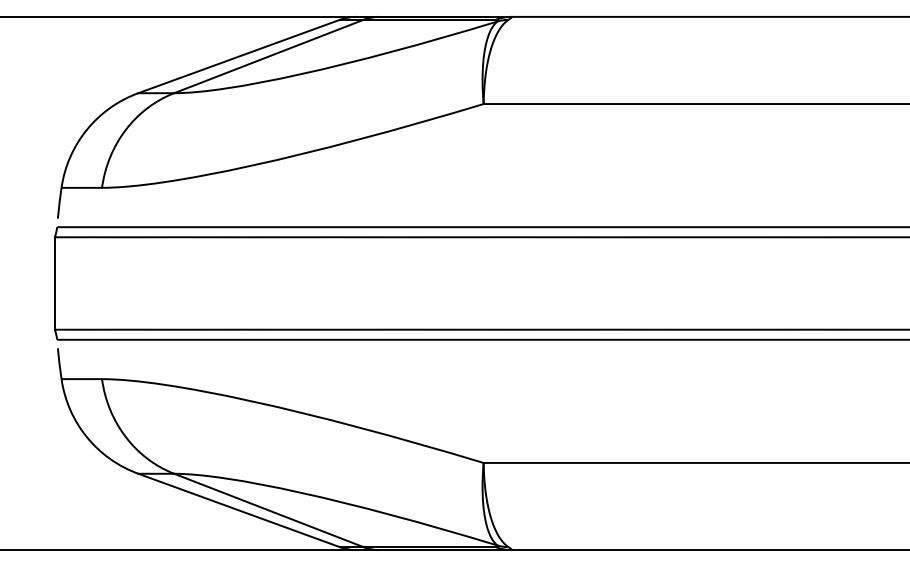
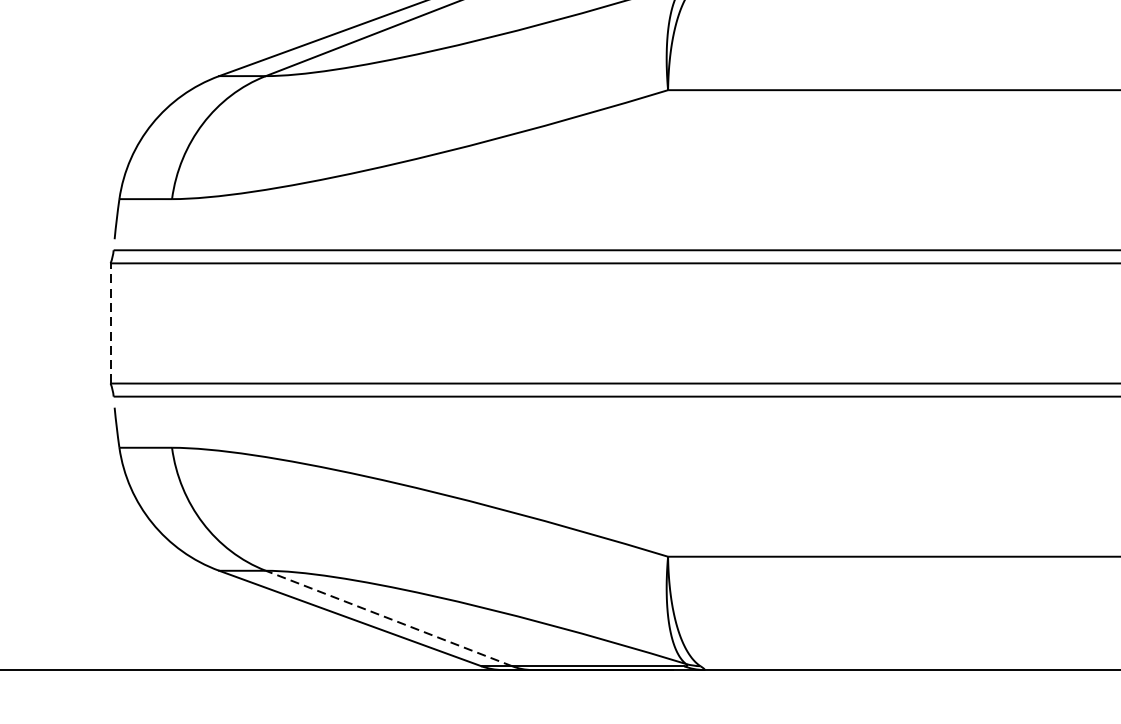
line: (54, 283) -> (110, 323), solid -> dashed
line: (269, 510) -> (389, 618), solid -> dashed

